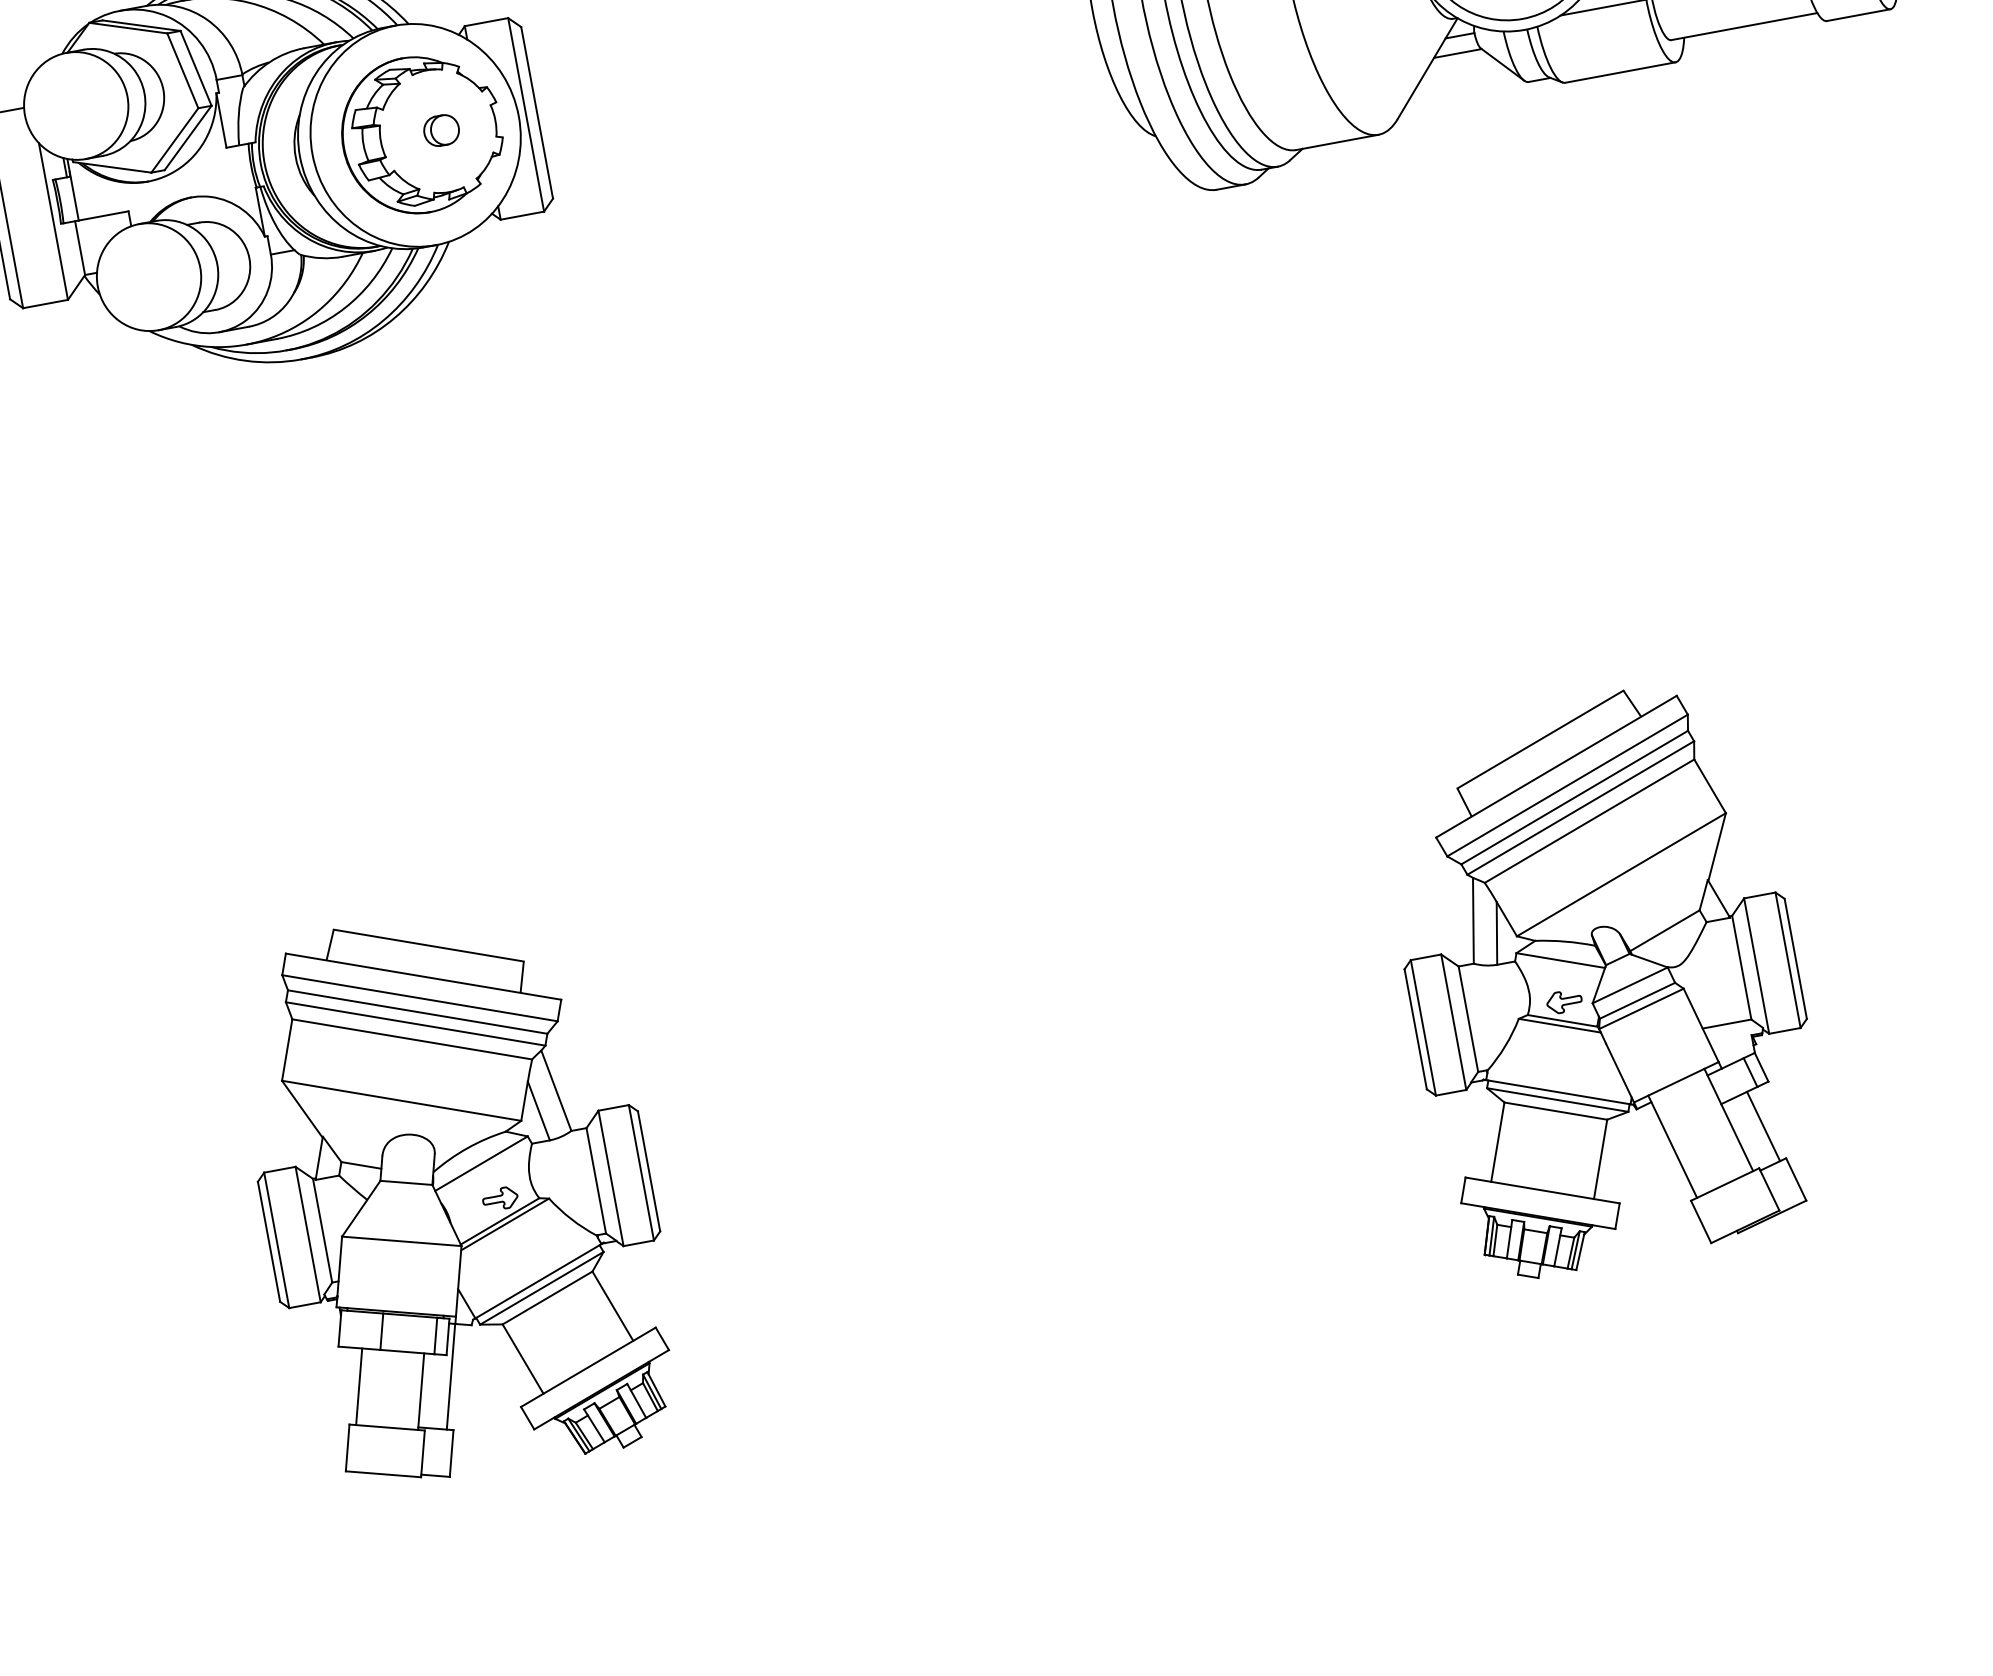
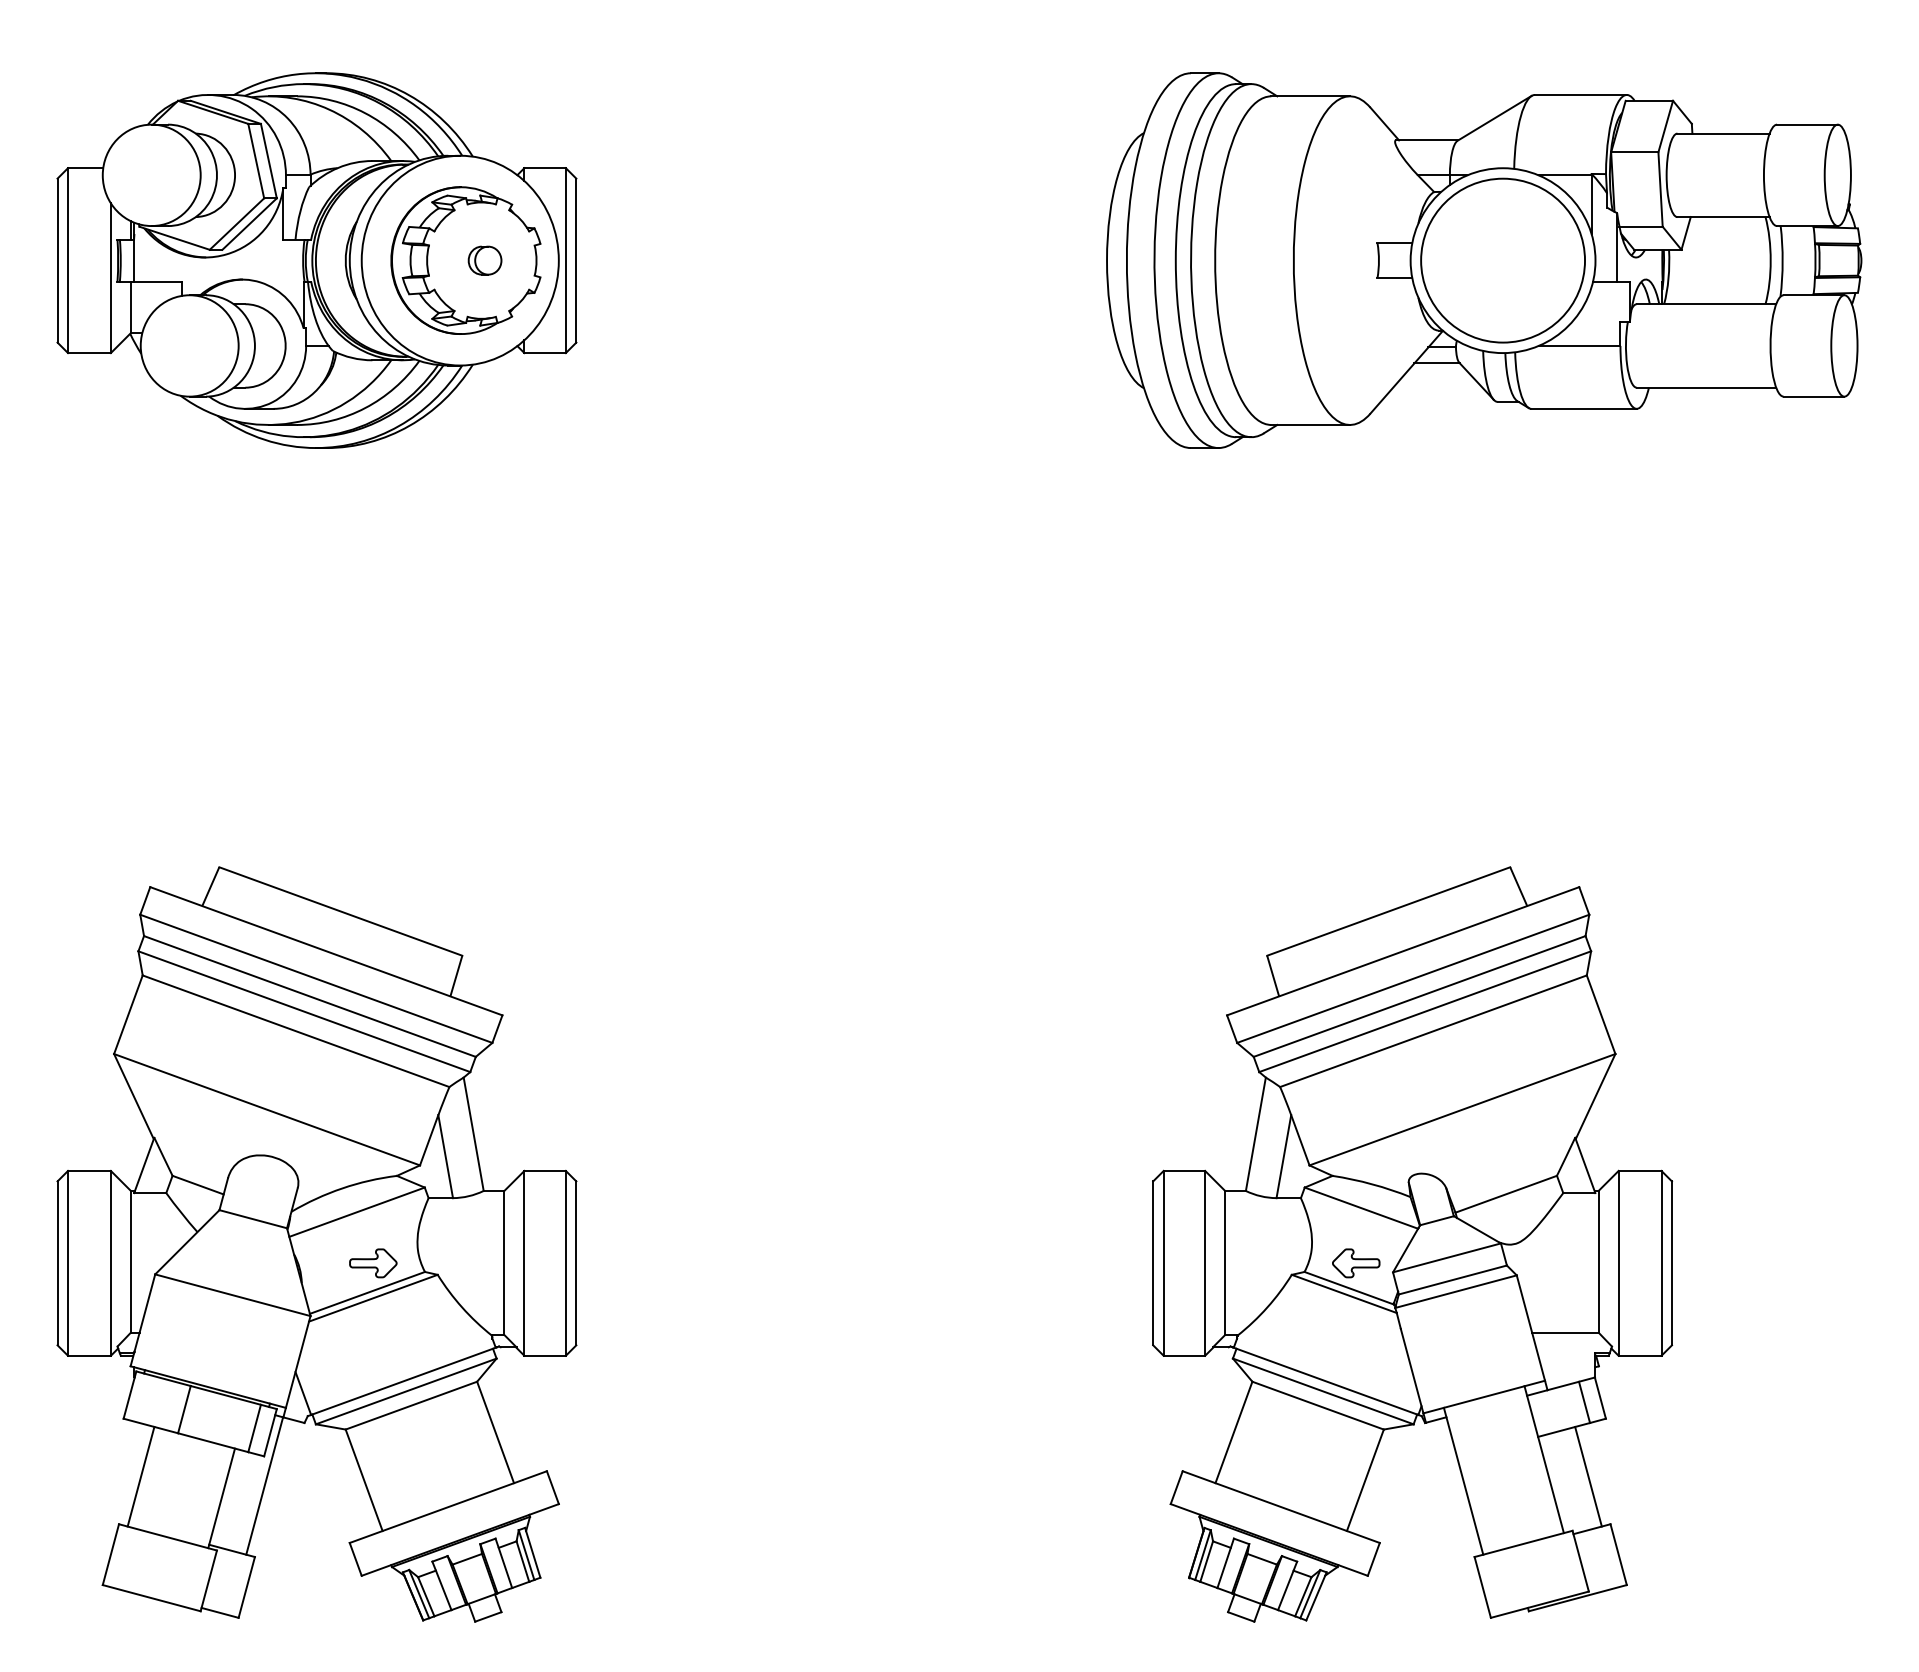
part: (1602, 980) -> (1412, 1244), size x1.43
part: (456, 1192) -> (316, 1244), size x1.43

